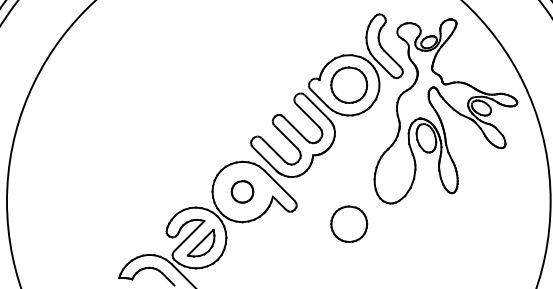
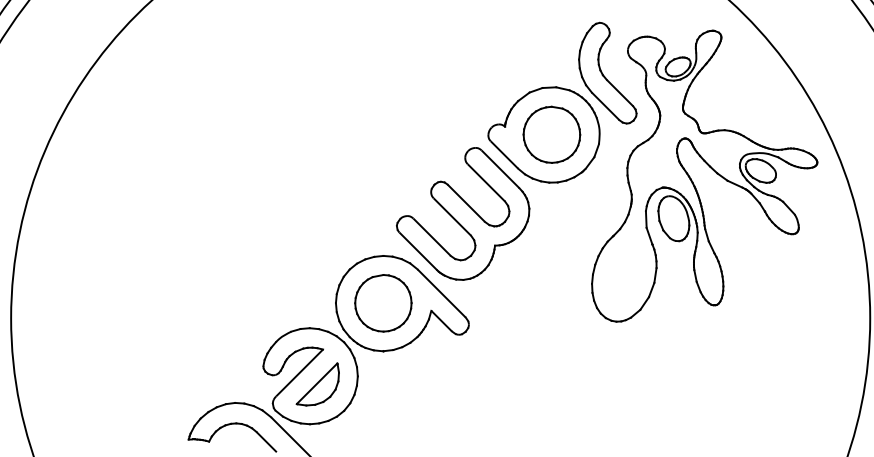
part: (242, 191) -> (383, 302), size x1.67
part: (349, 223) -> (552, 353), removed

